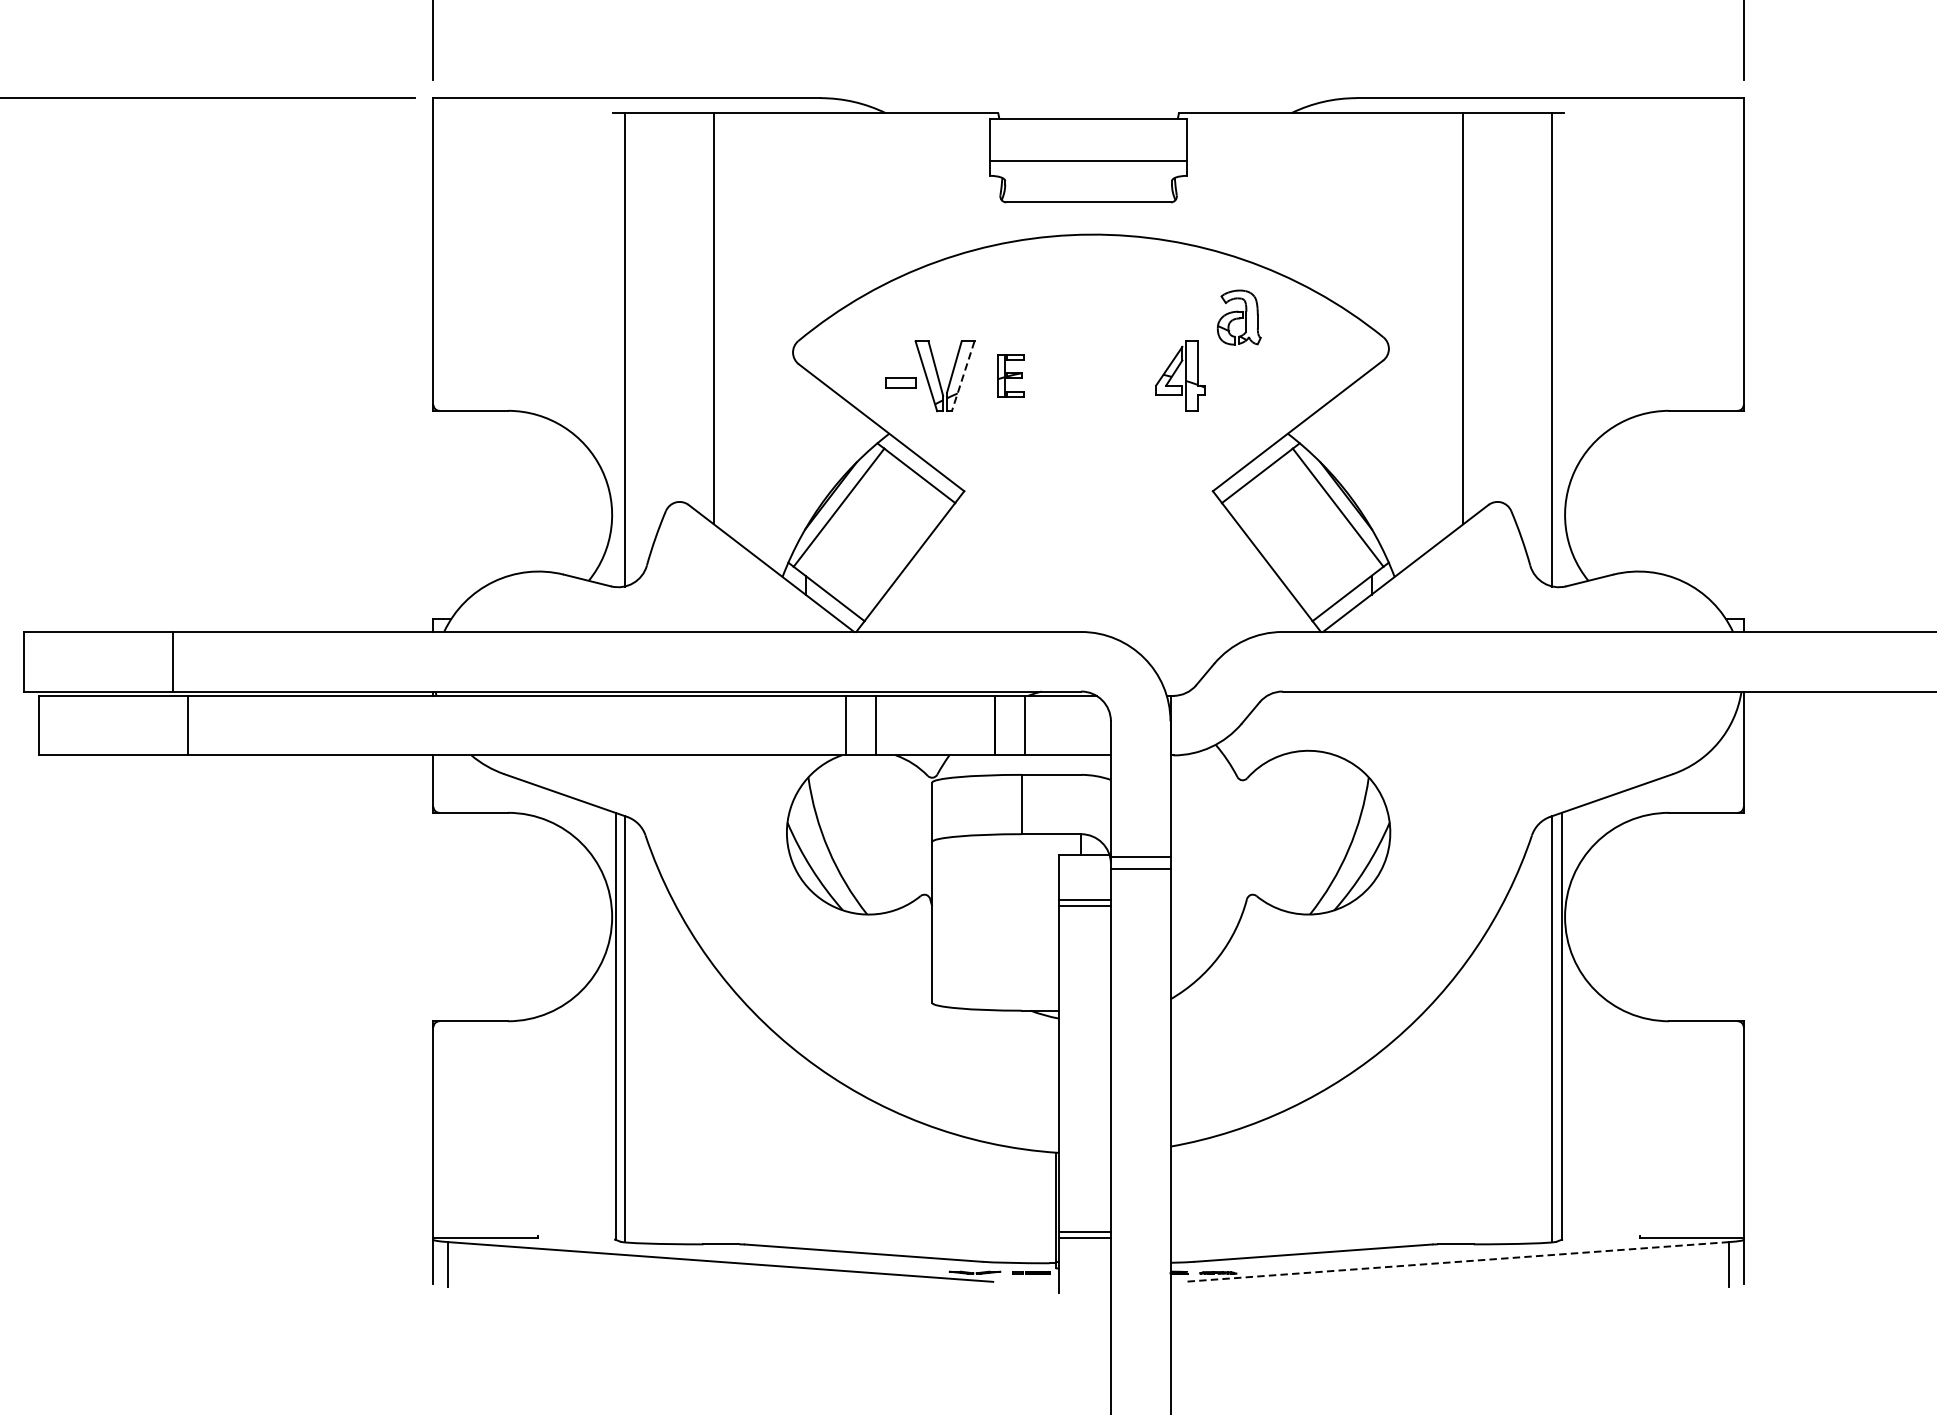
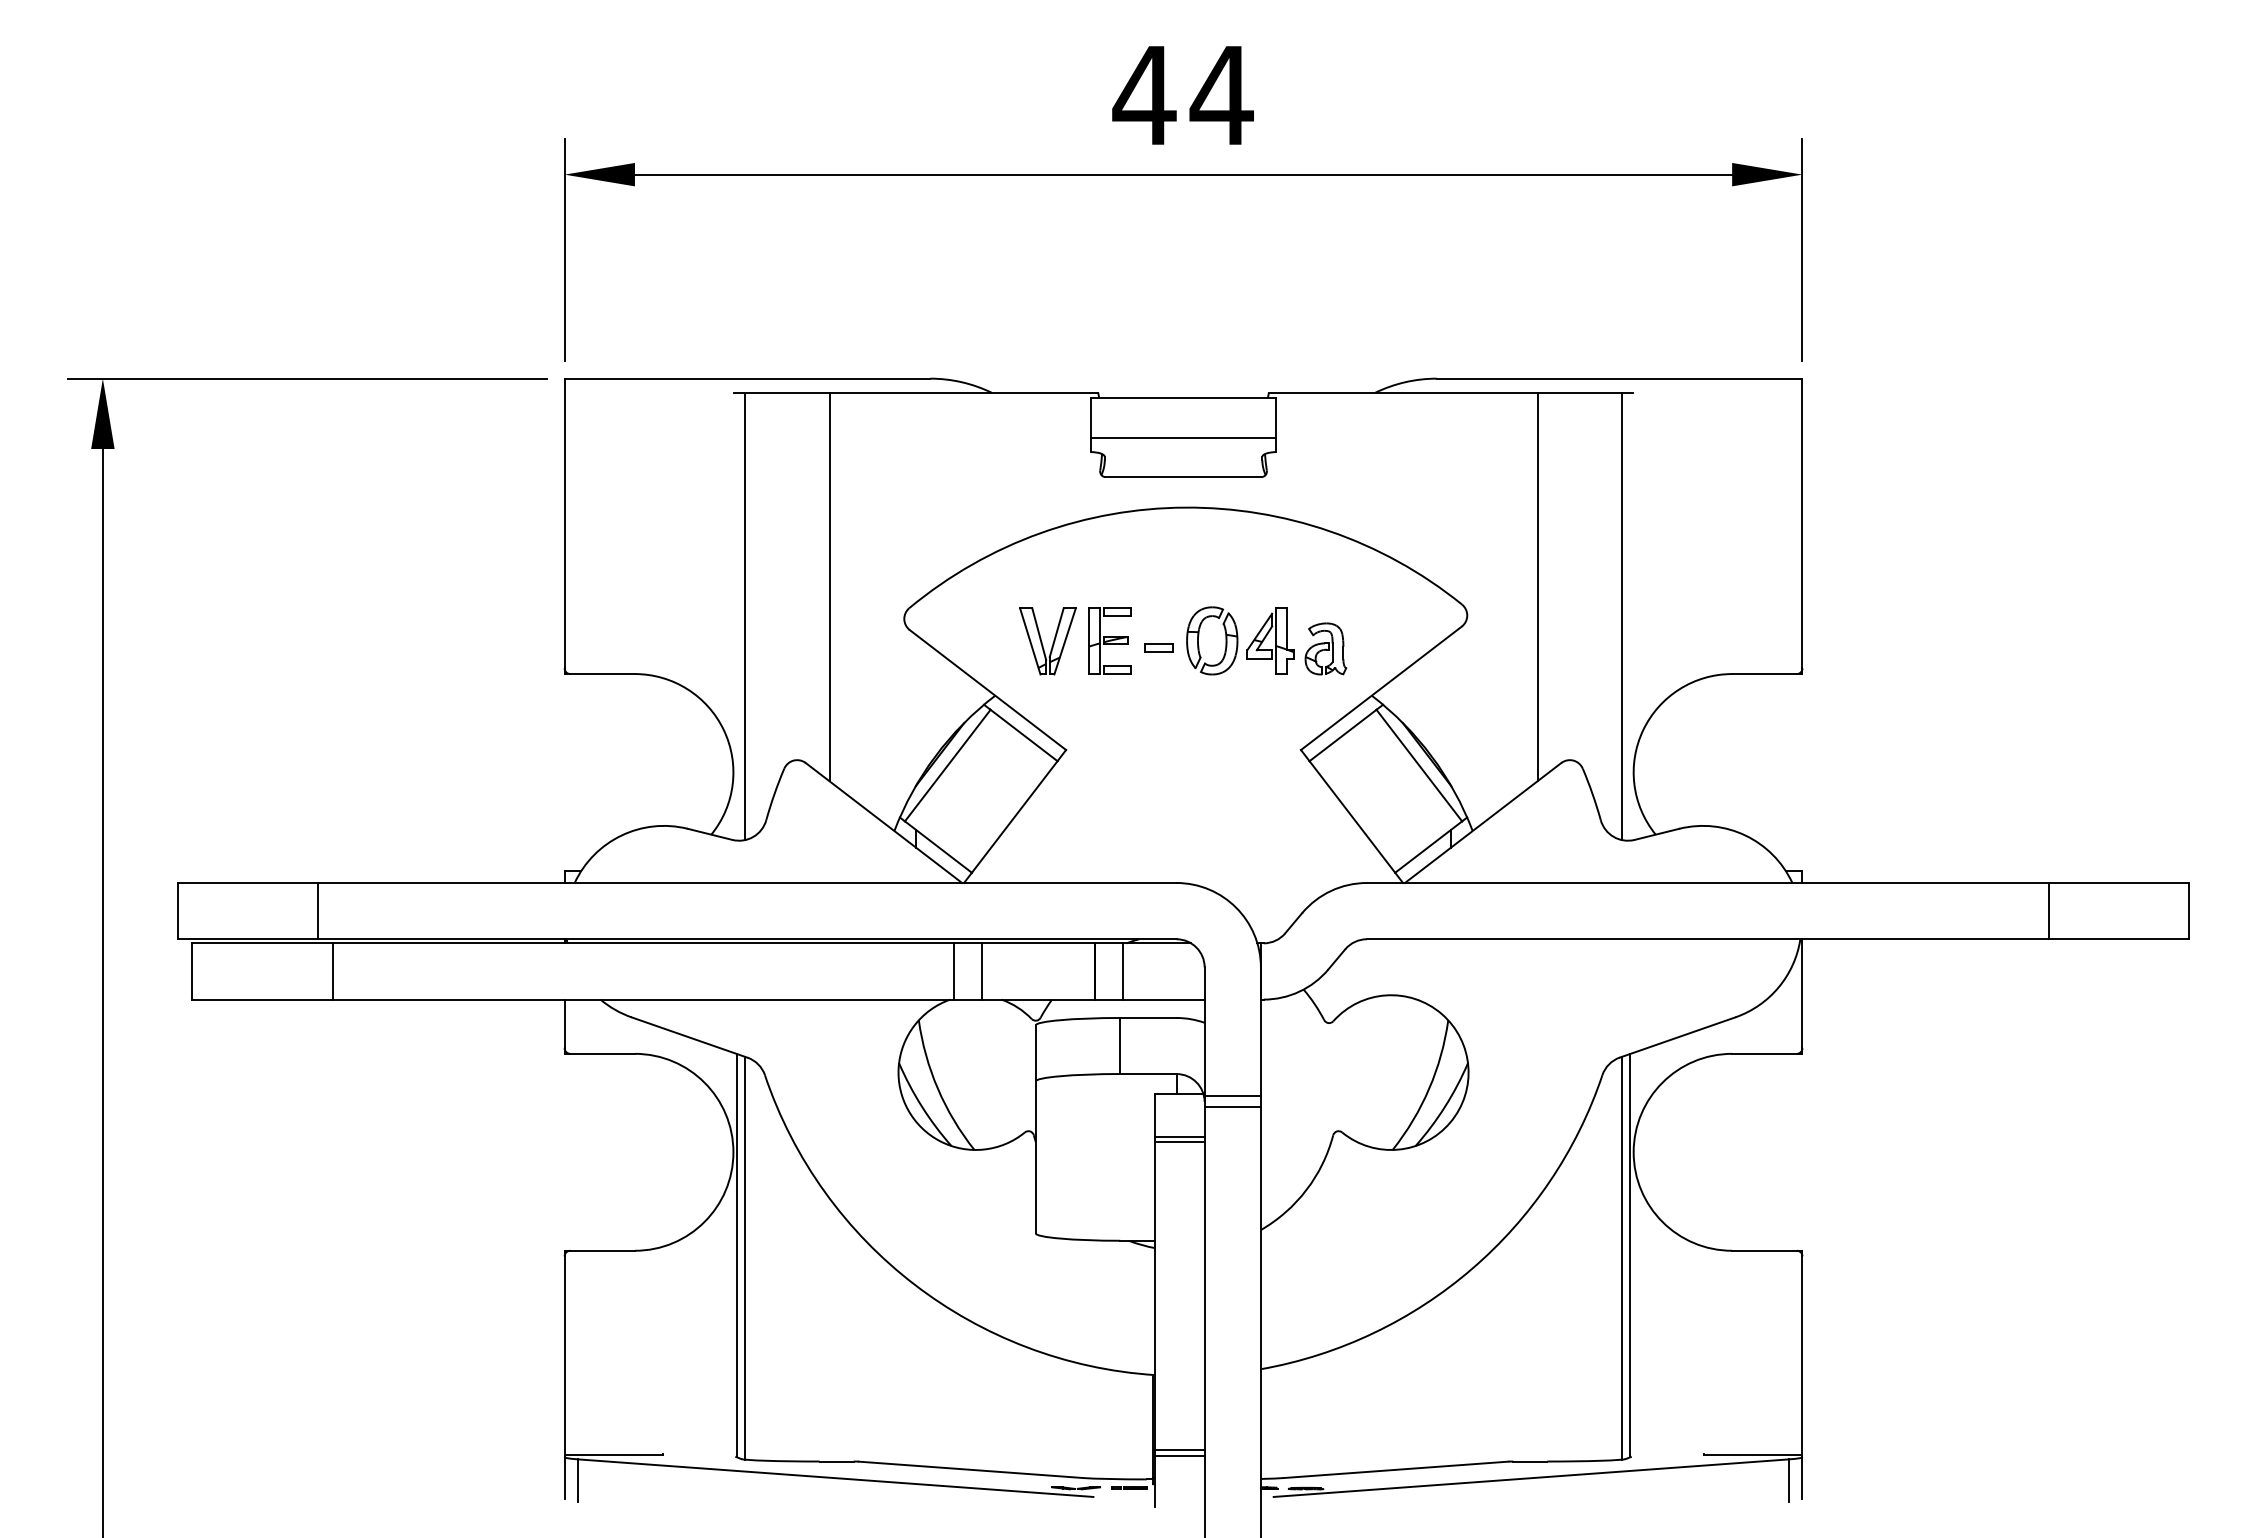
part: (1238, 317) -> (1325, 648), moved
part: (1010, 375) -> (1109, 640), size x1.67
part: (1133, 375) -> (1225, 640), added
line: (963, 376) -> (1065, 641), dashed -> solid
part: (901, 382) -> (1158, 647), moved
line: (1455, 1262) -> (1530, 1478), dashed -> solid

